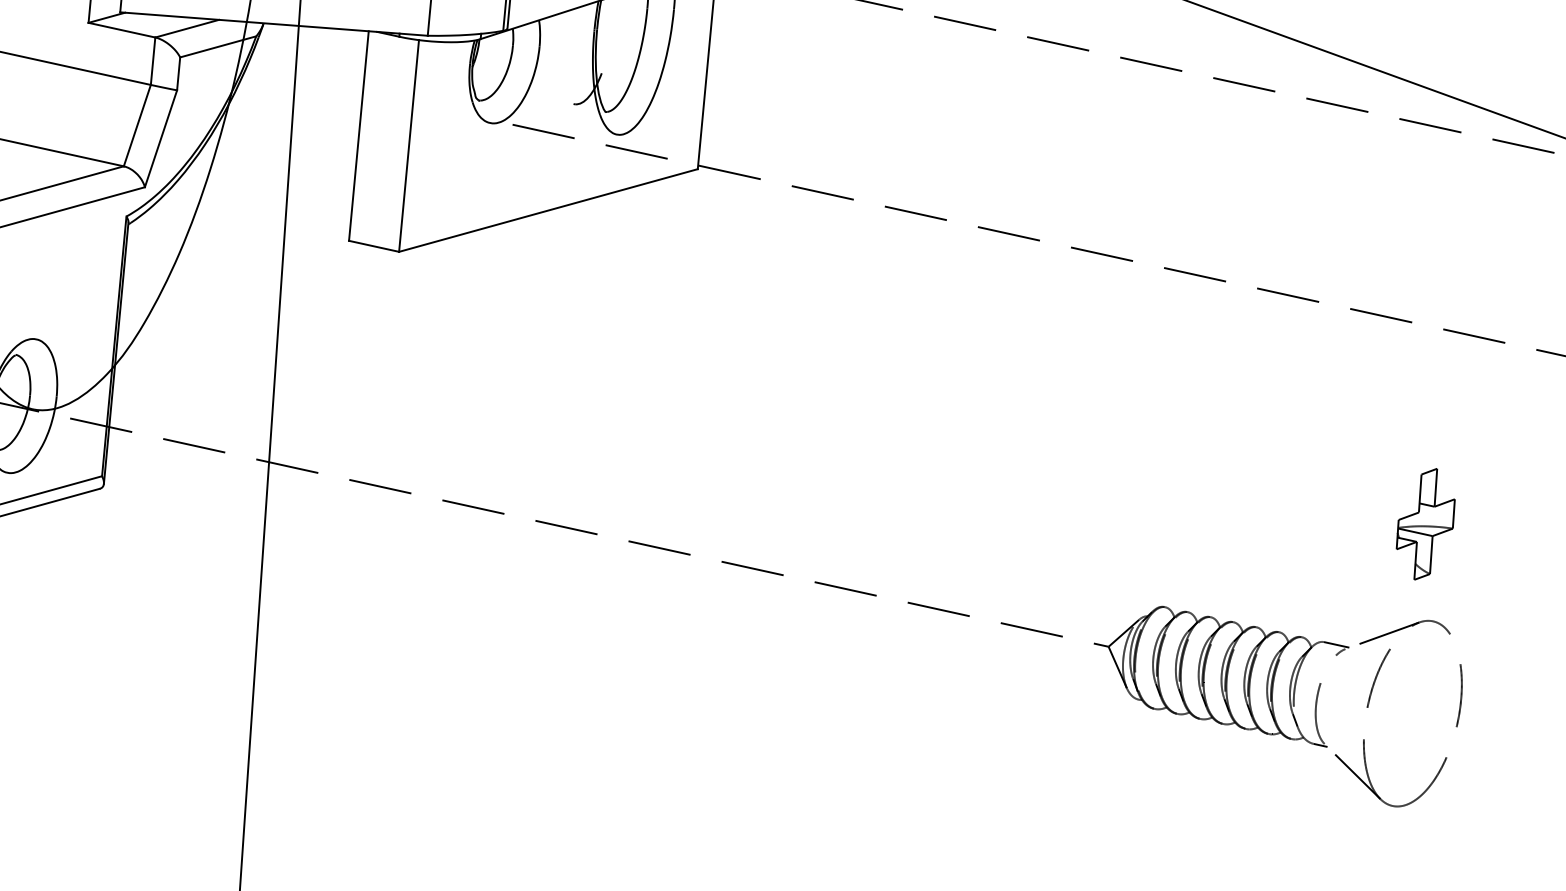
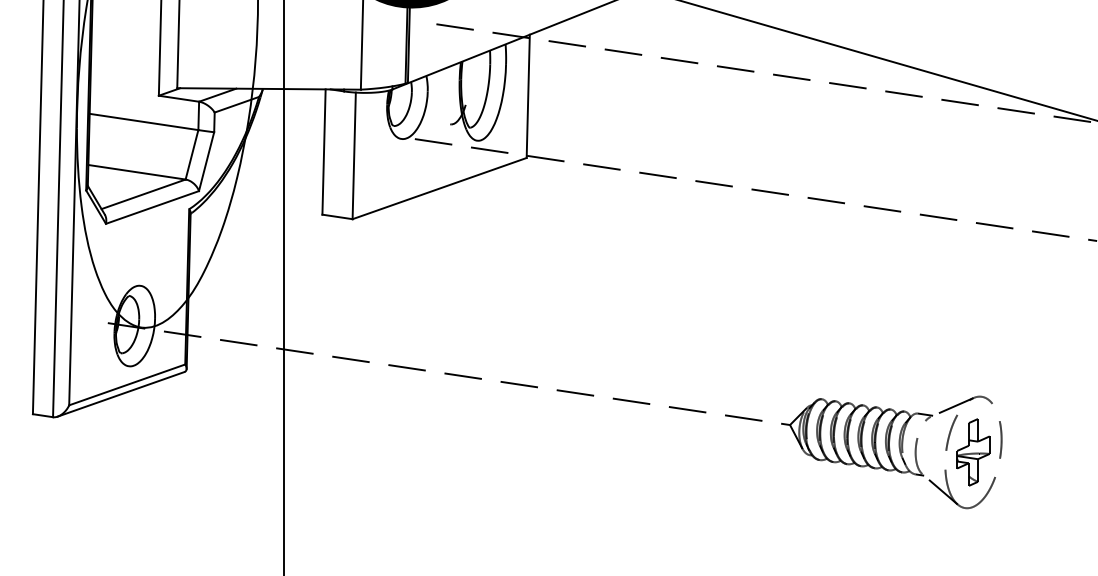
part: (1425, 524) -> (973, 452), moved

